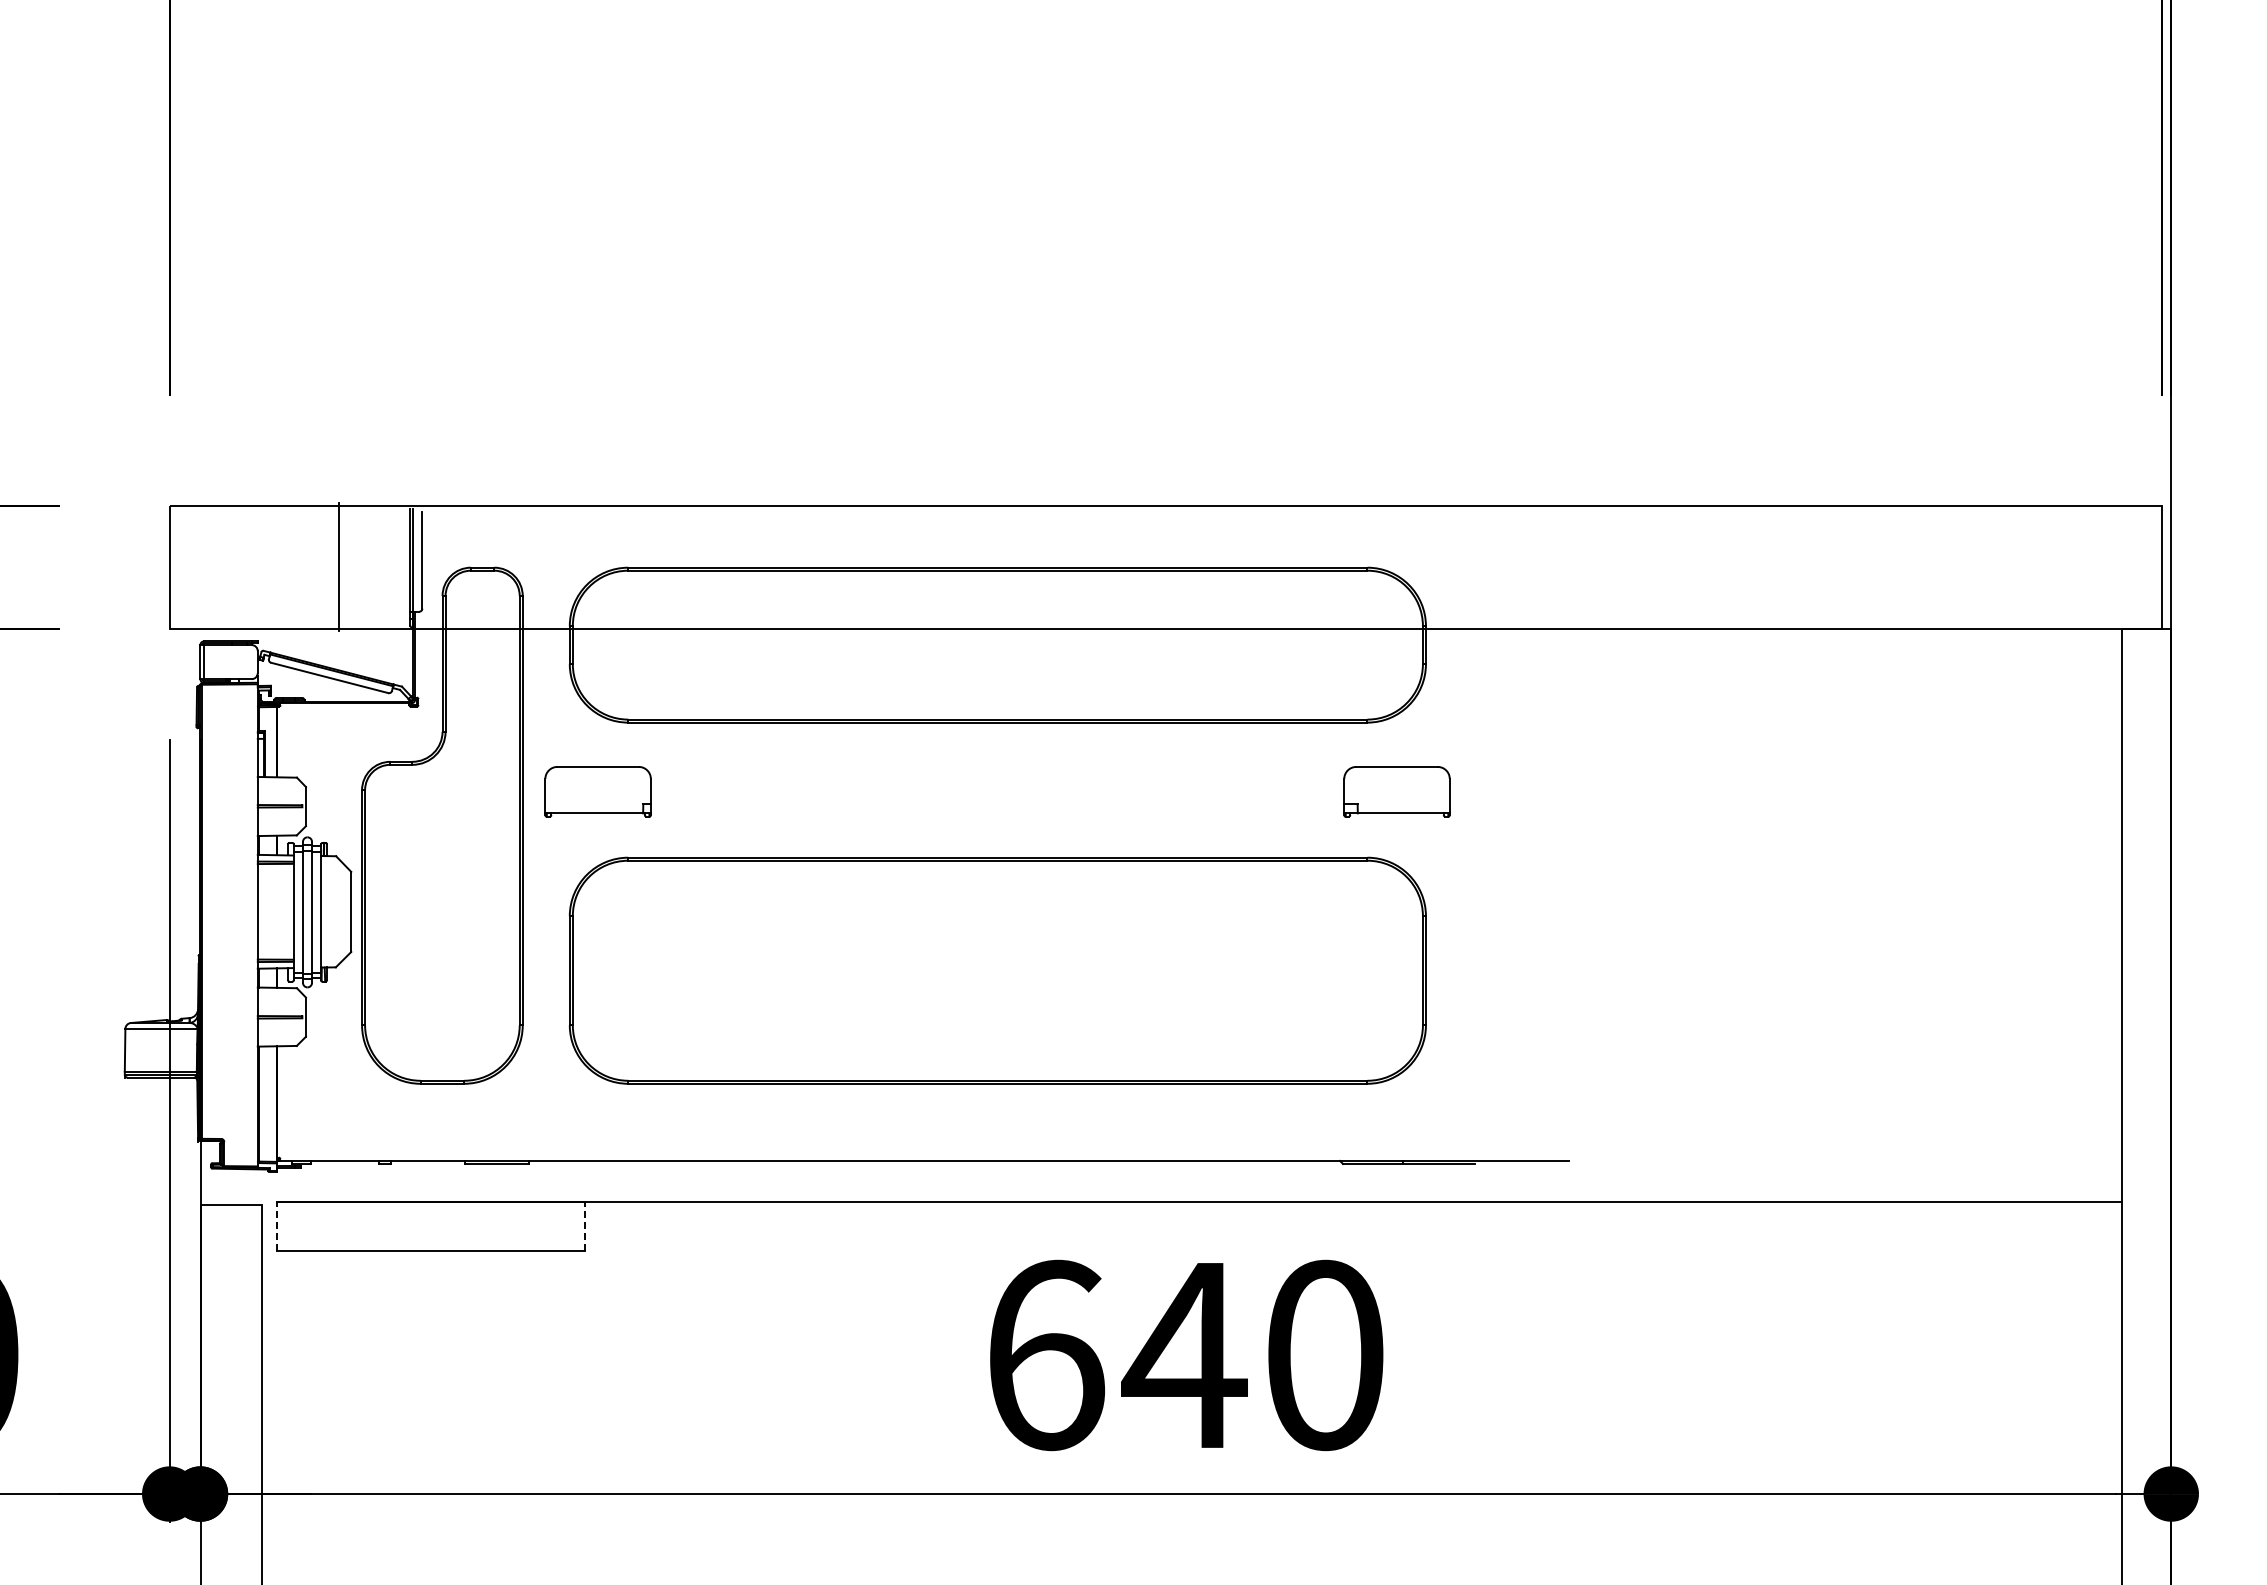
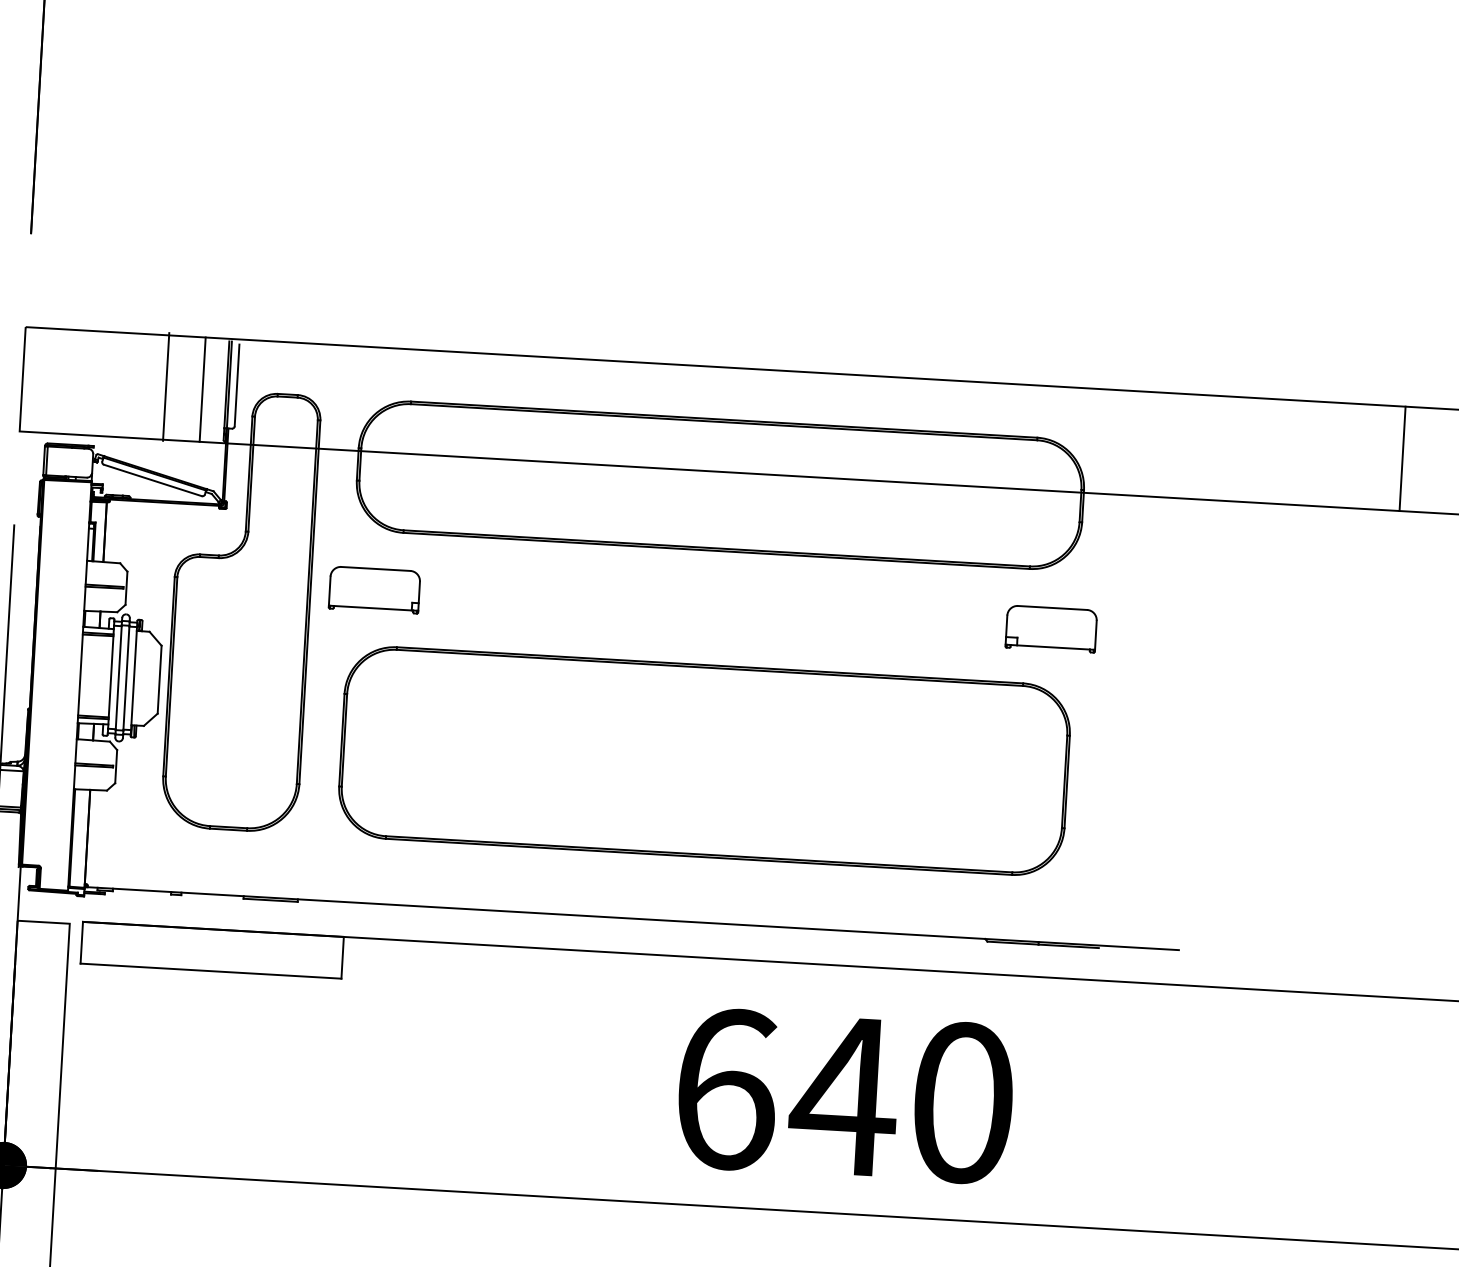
line: (382, 567) -> (202, 389), added
line: (1798, 567) -> (1402, 458), added
line: (277, 1226) -> (81, 942), dashed -> solid
line: (585, 1226) -> (342, 957), dashed -> solid

